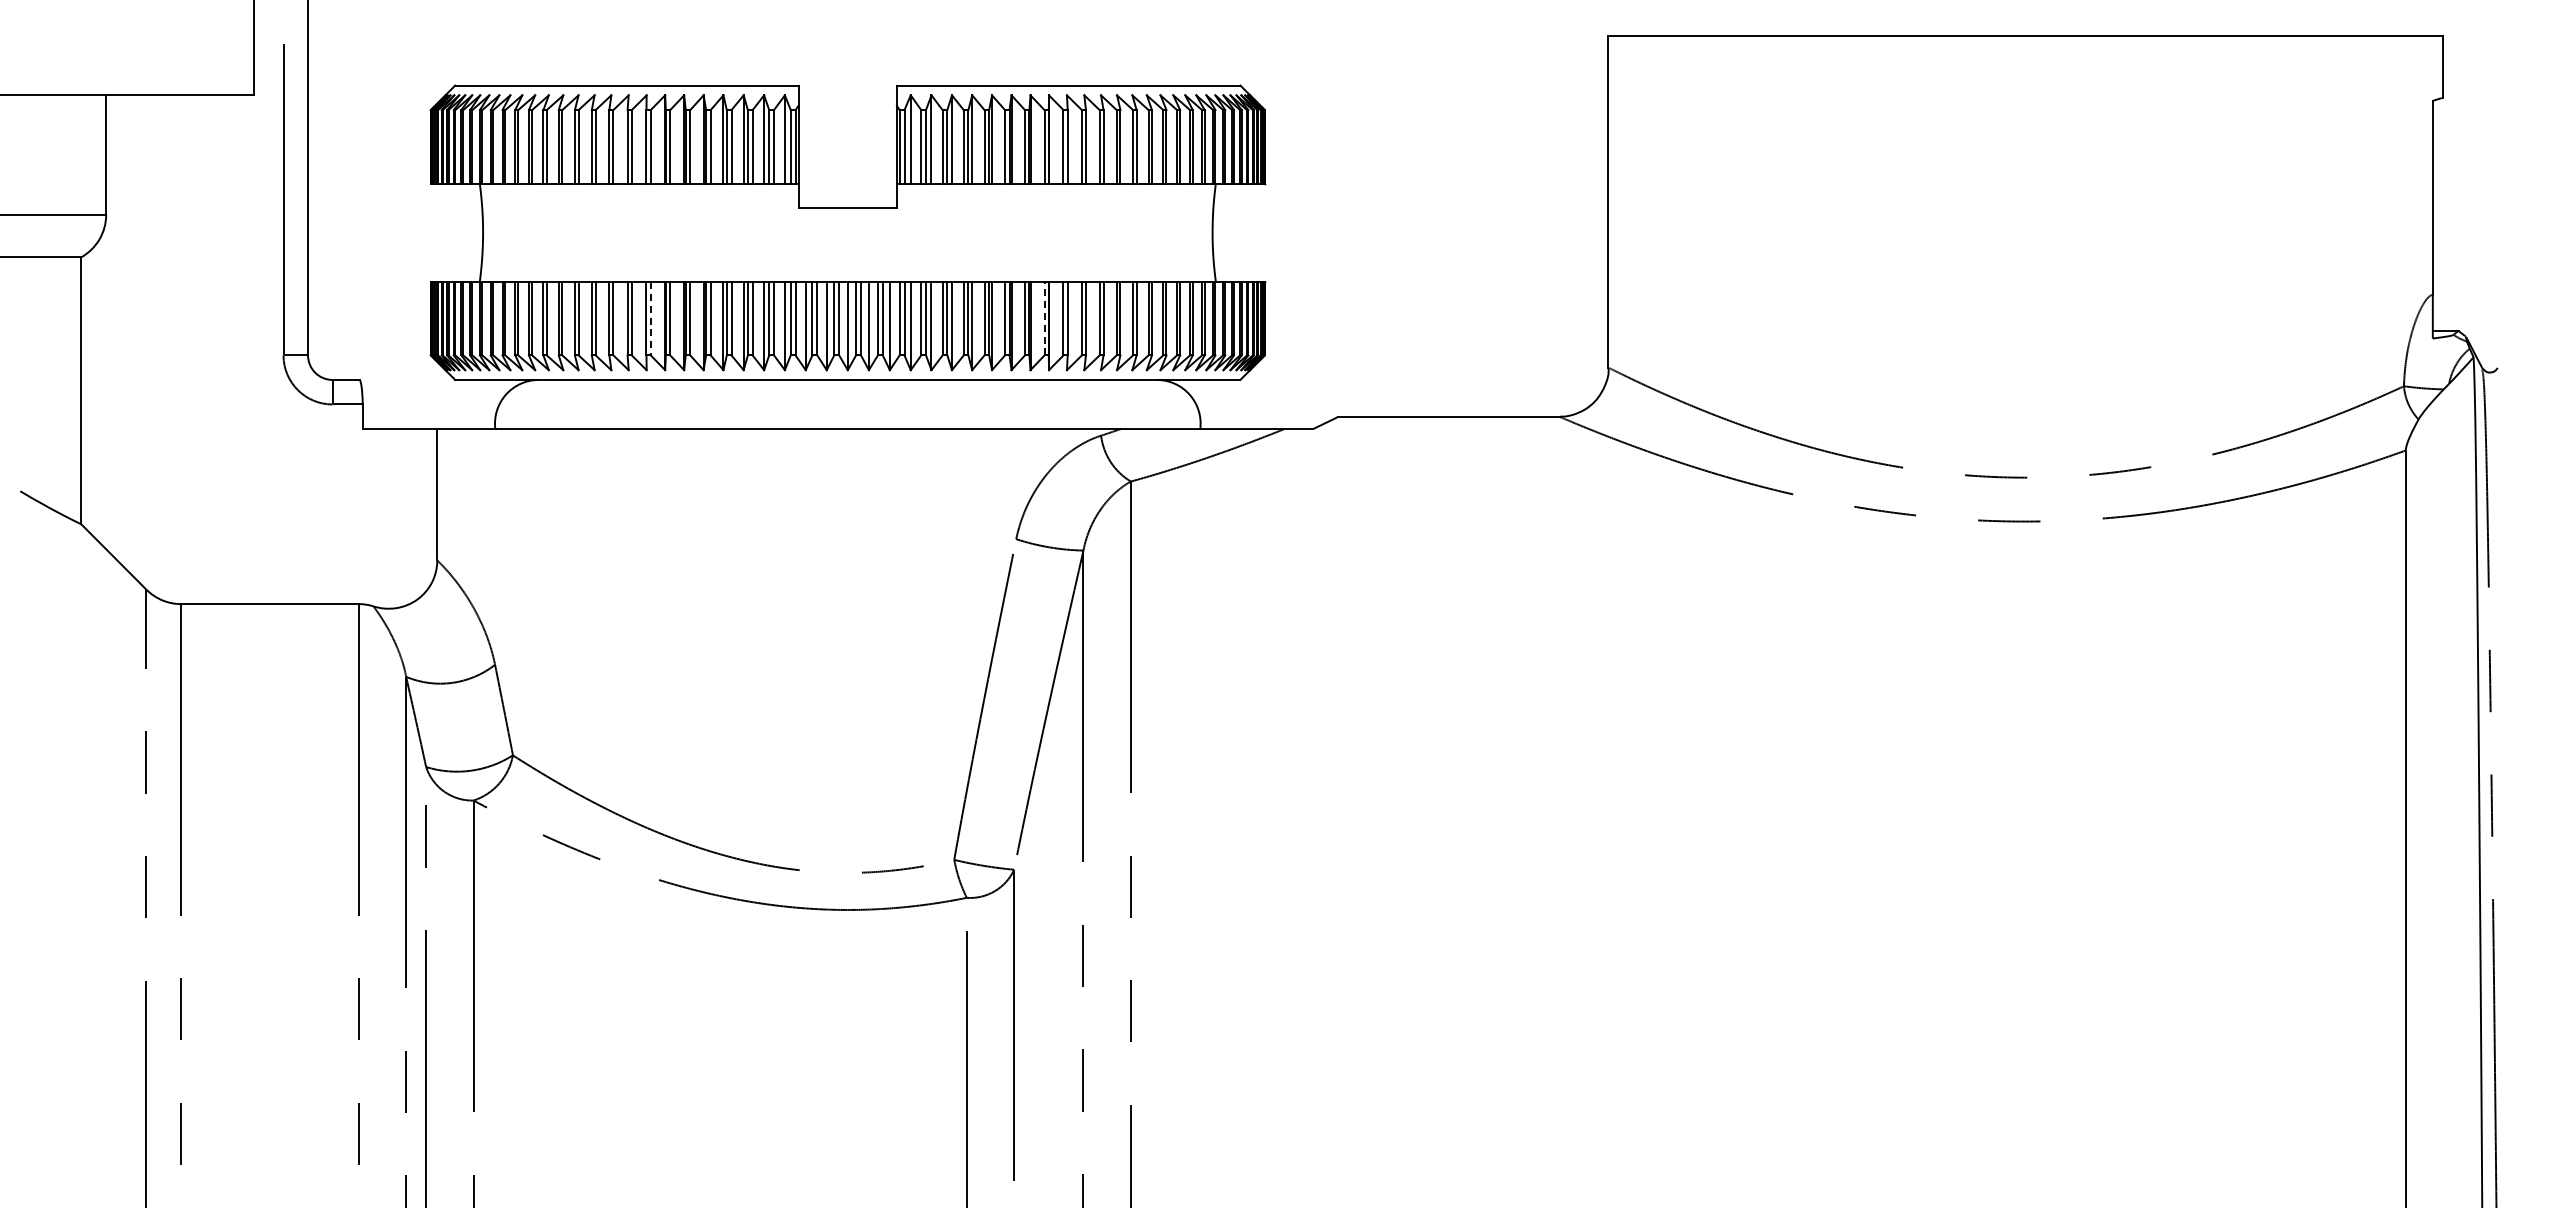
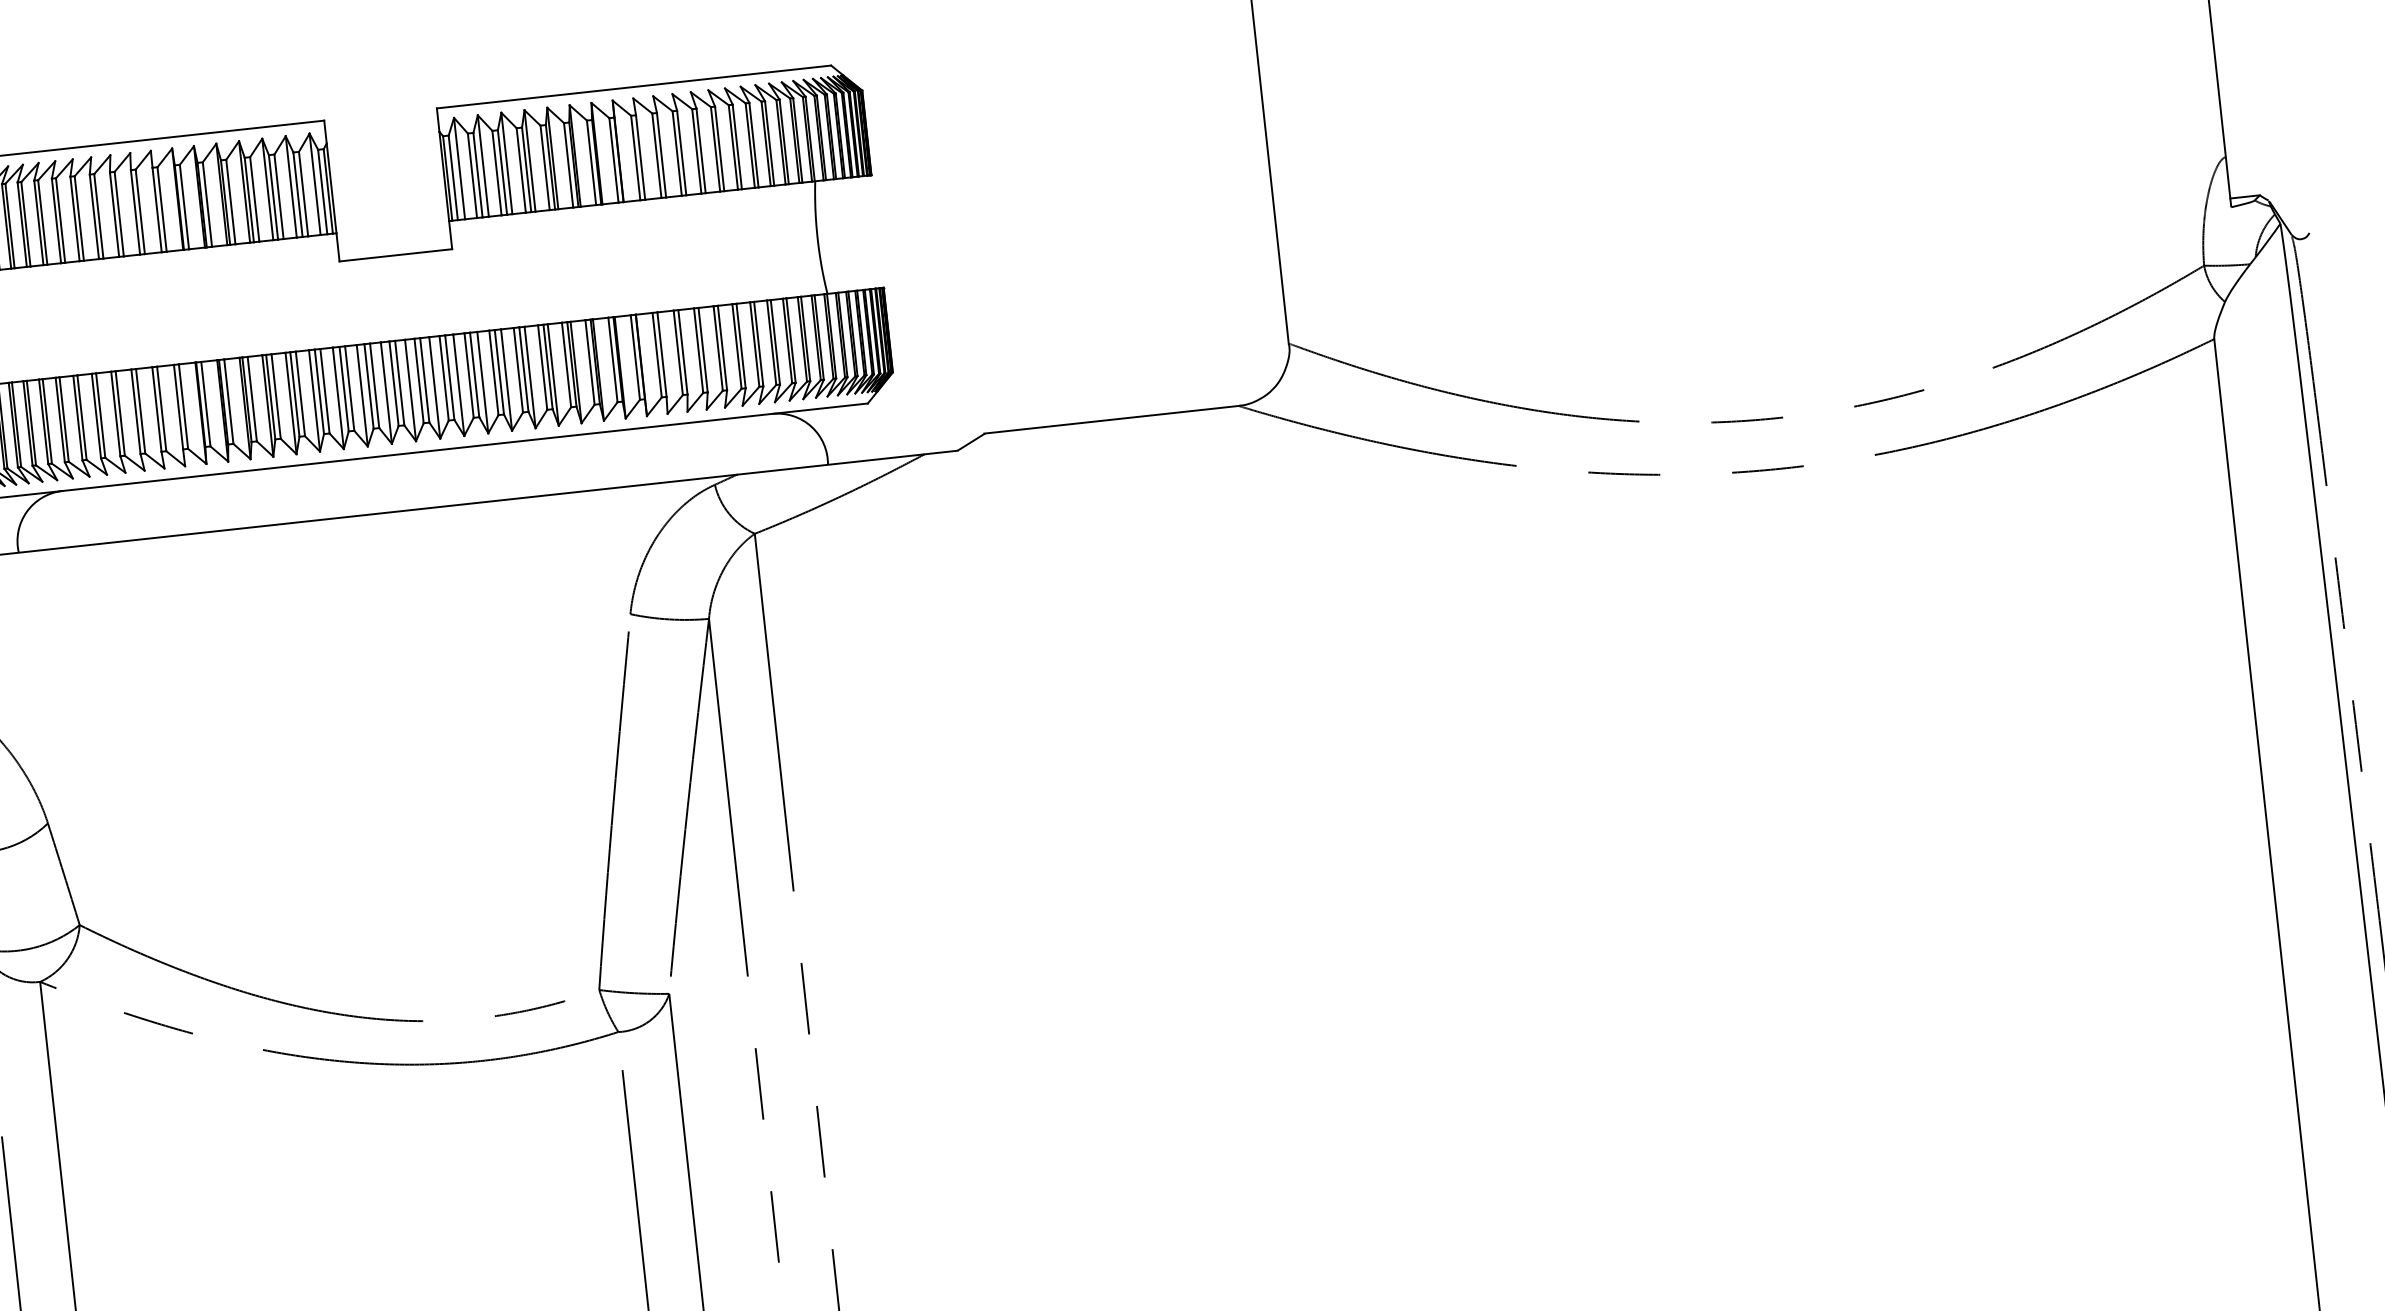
line: (650, 318) -> (183, 406), dashed -> solid
line: (1044, 318) -> (635, 357), dashed -> solid

